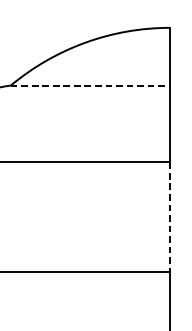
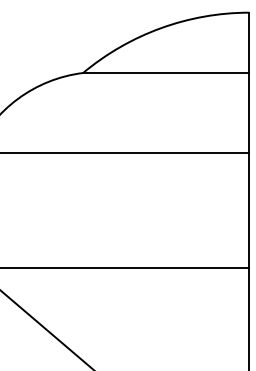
line: (90, 86) -> (166, 73), dashed -> solid
line: (170, 218) -> (249, 211), dashed -> solid

